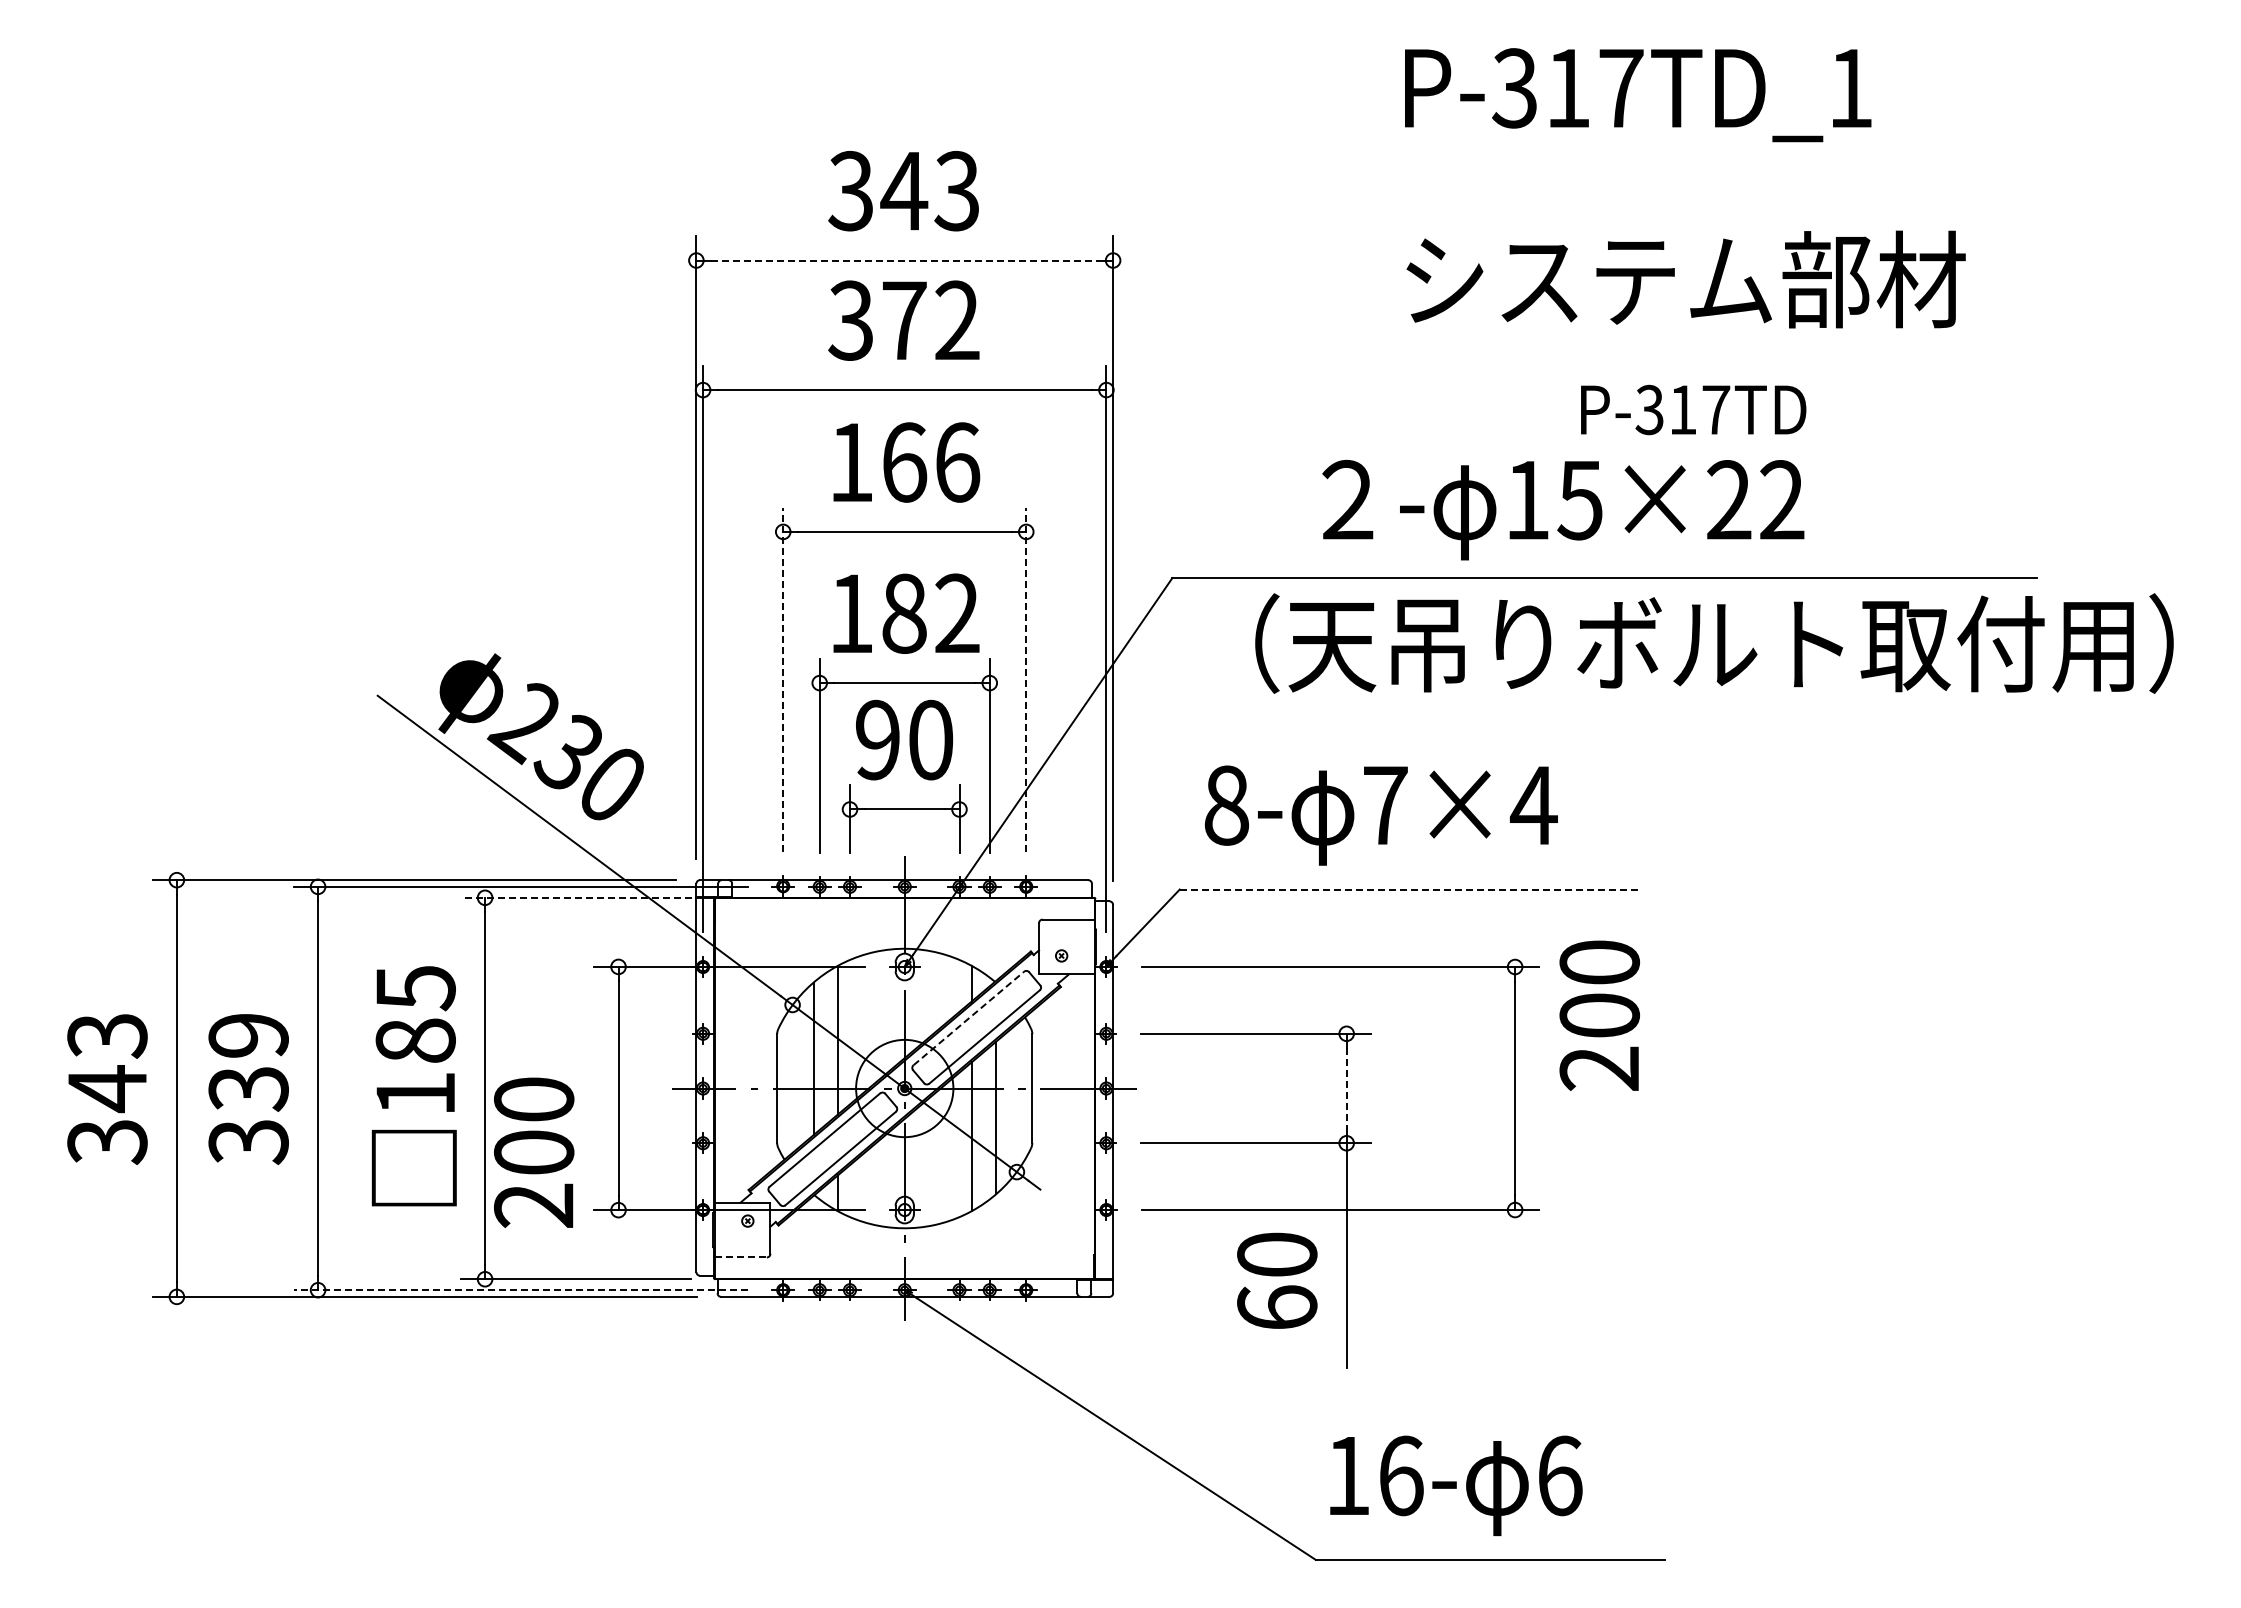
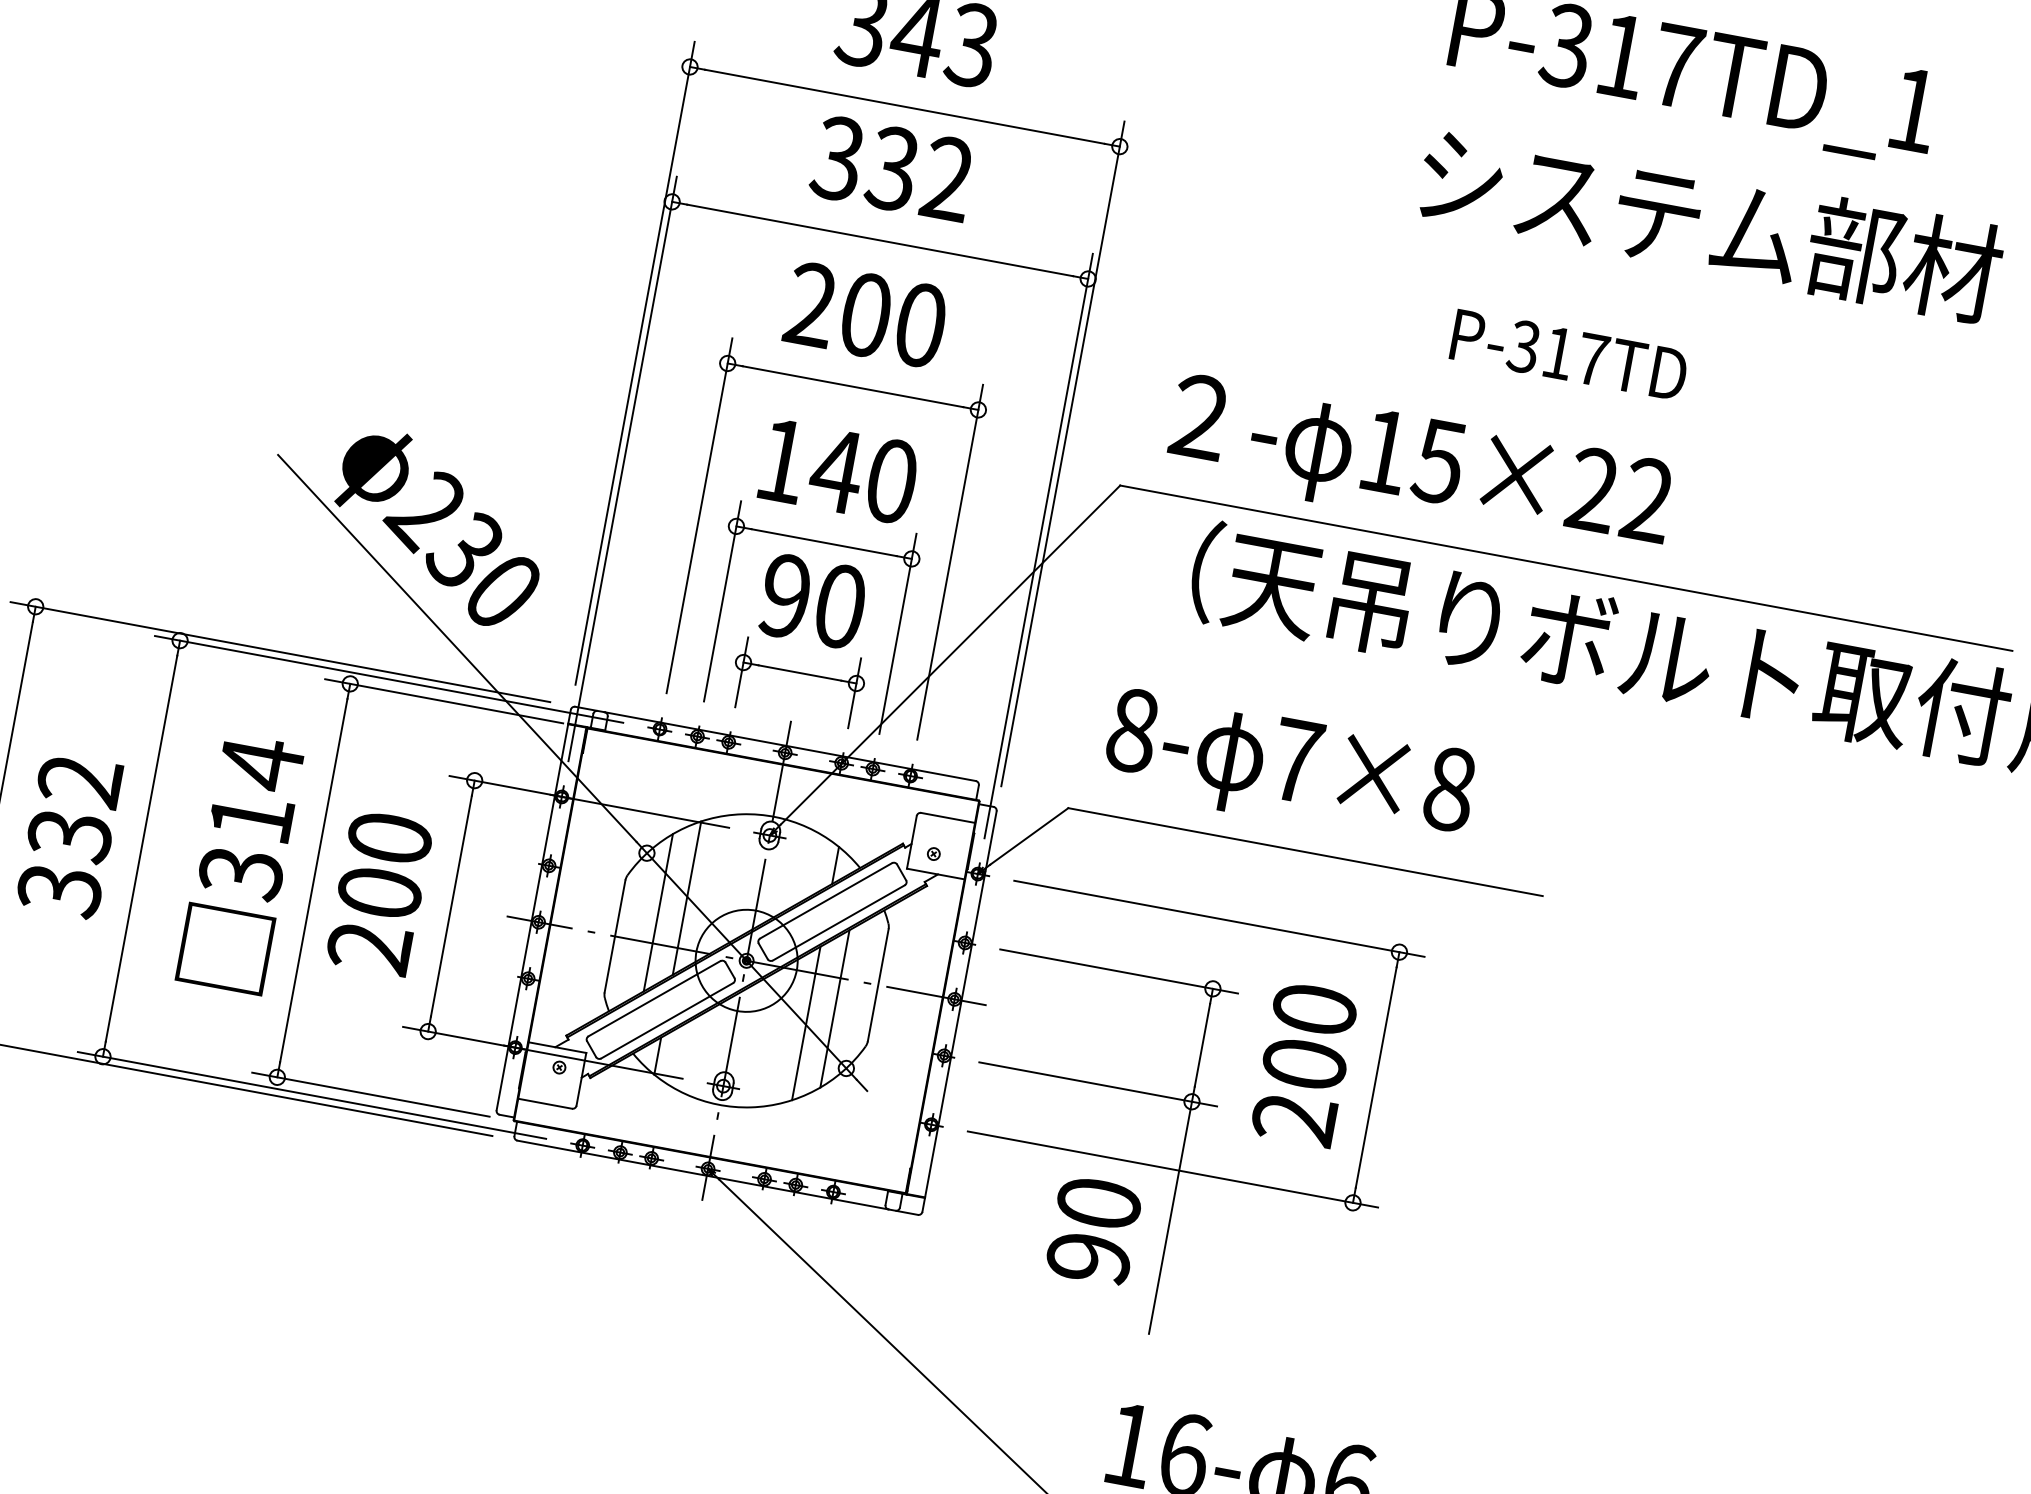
line: (904, 260) -> (904, 106), dashed -> solid
text: (1685, 279) -> (1709, 223), moved
text: (903, 320) -> (892, 168), 372 -> 332
text: (1693, 409) -> (1569, 354), moved
text: (904, 462) -> (866, 315), 166 -> 200
text: (1563, 509) -> (1420, 467), moved
text: (929, 613) -> (862, 475), 182 -> 140
line: (783, 679) -> (699, 515), dashed -> solid
line: (1026, 679) -> (950, 562), dashed -> solid
text: (1533, 805) -> (1449, 789), 7×4 -> 7×8
line: (1409, 889) -> (1305, 852), dashed -> solid
line: (575, 897) -> (443, 700), dashed -> solid
text: (1599, 1015) -> (1304, 1064), moved
line: (969, 1018) -> (826, 900), dashed -> solid
text: (248, 1035) -> (79, 780), 339 -> 332
text: (415, 1040) -> (251, 817), 185 -> 314
line: (1346, 1089) -> (1202, 1046), dashed -> solid
text: (534, 1152) -> (380, 892), moved
line: (741, 1257) -> (545, 1103), dashed -> solid
line: (520, 1290) -> (311, 1095), dashed -> solid
text: (1277, 1307) -> (1089, 1257), 60 -> 90

